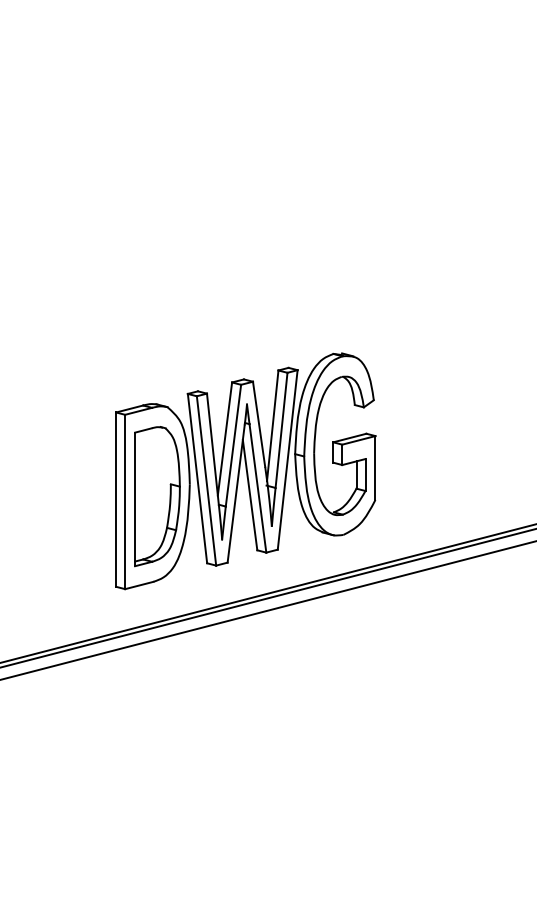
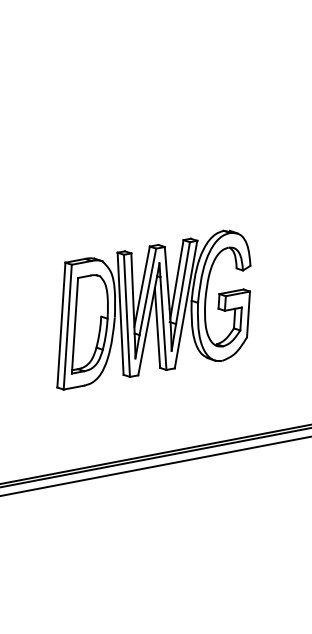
part: (245, 471) -> (155, 310), moved

